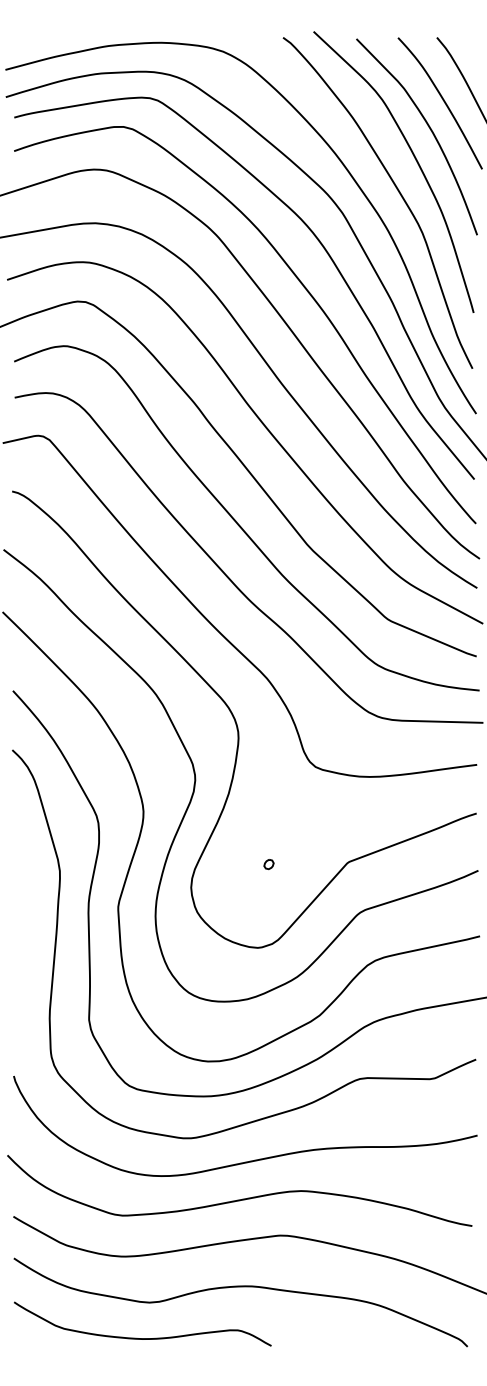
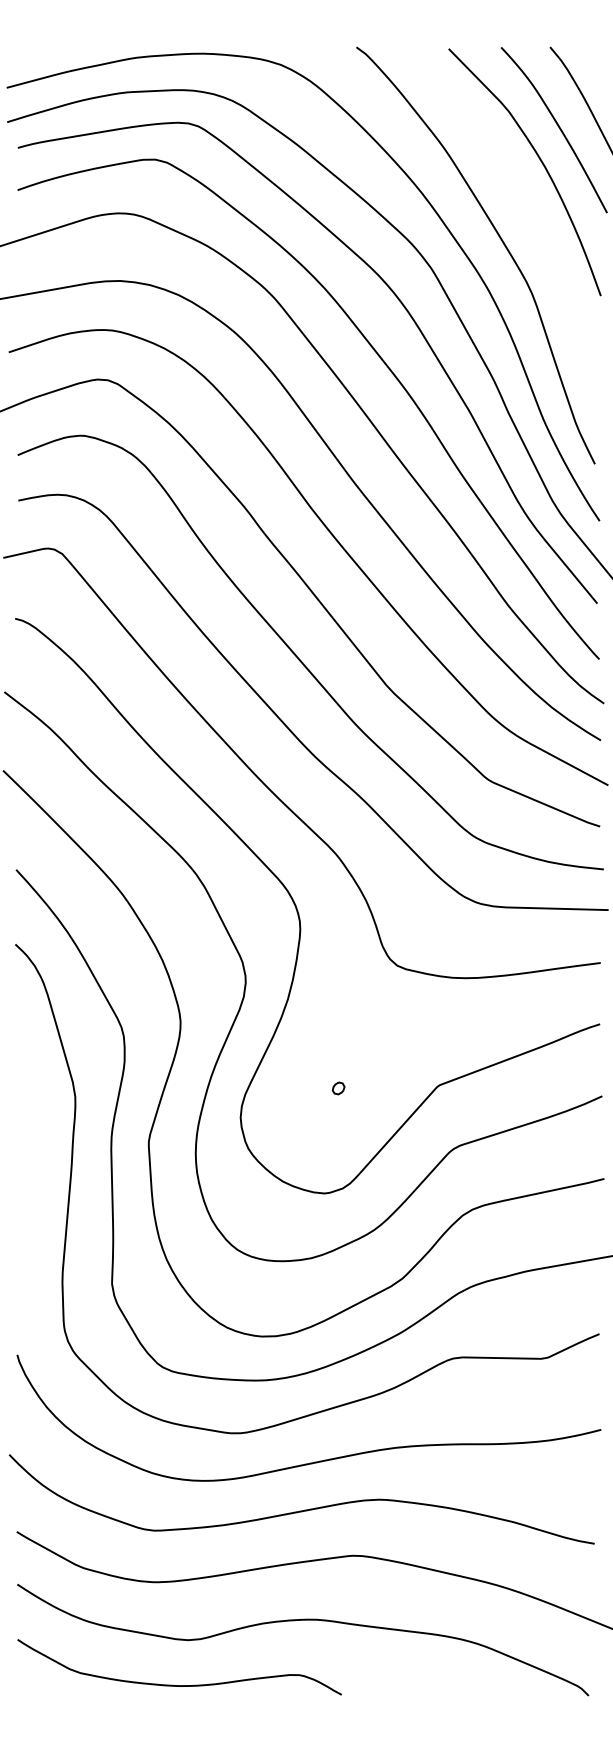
curve: (415, 160) -> (523, 202), removed

